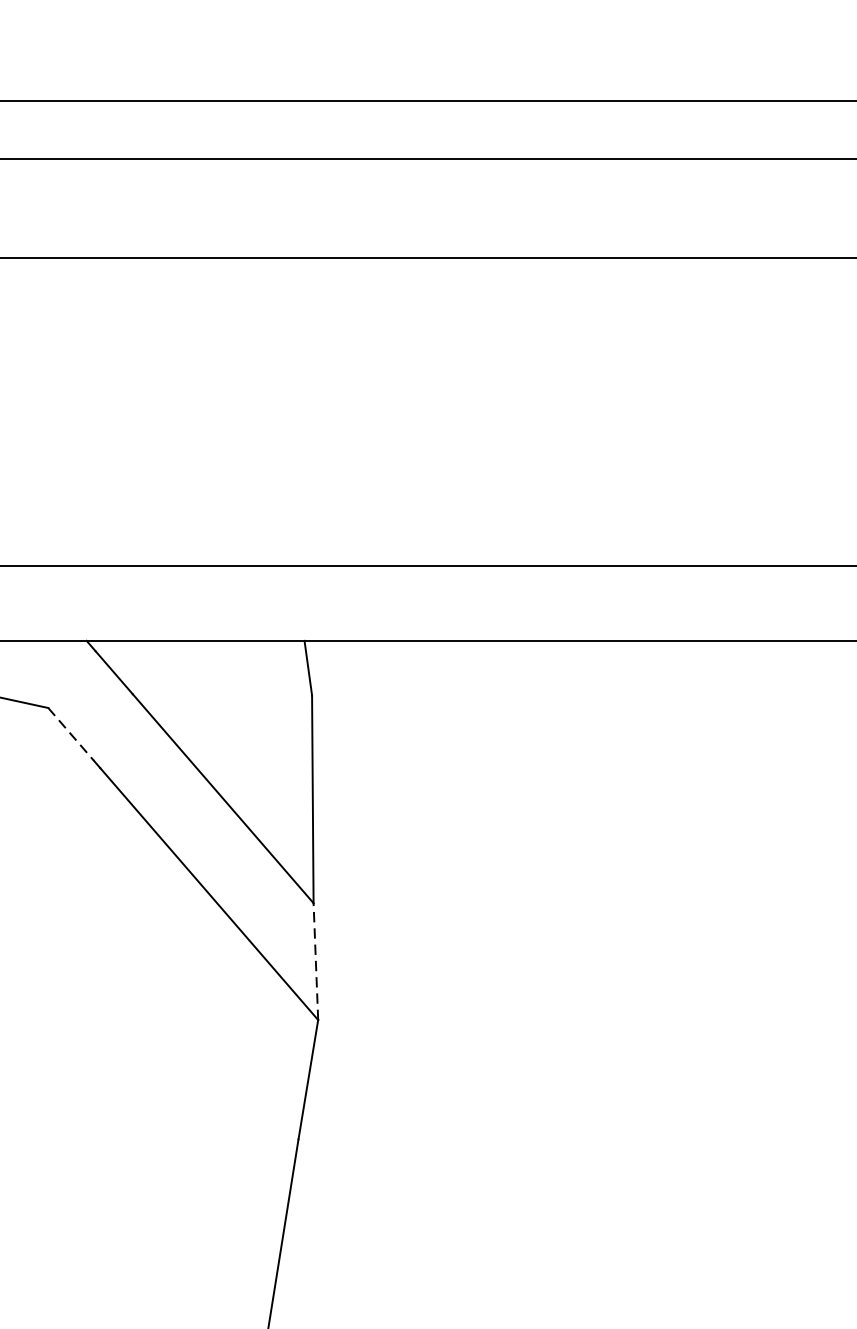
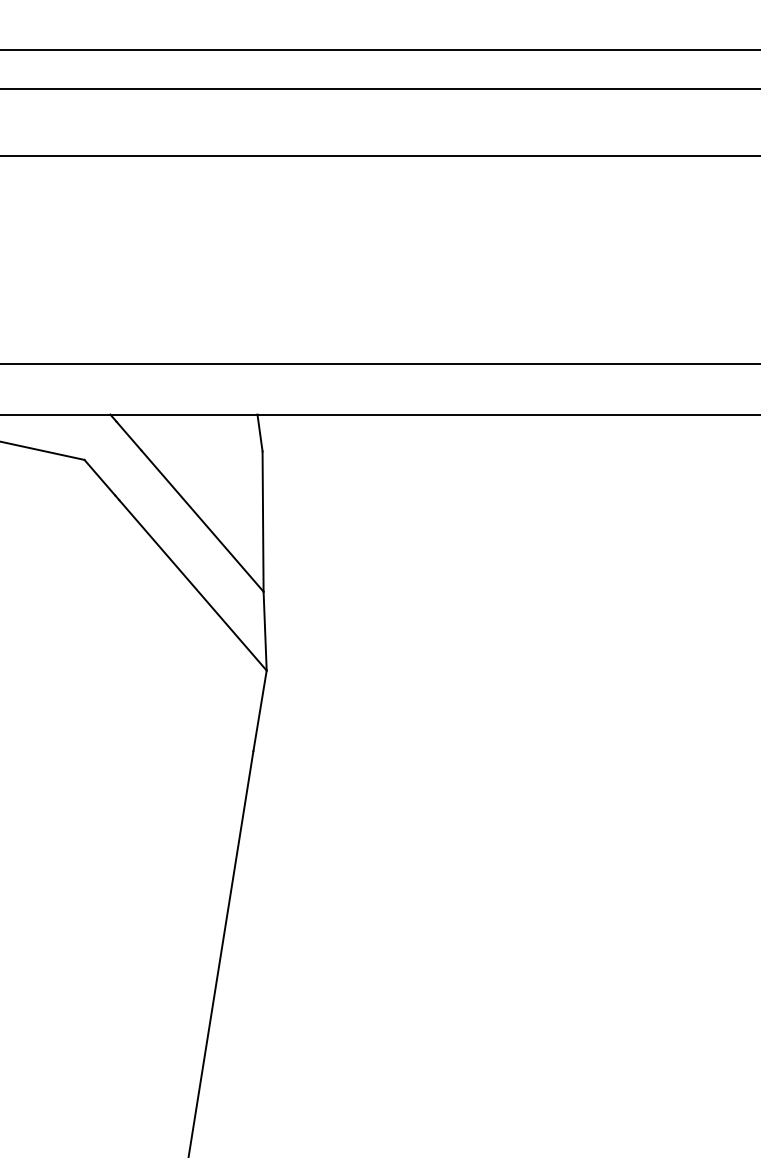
line: (70, 734) -> (99, 477), dashed -> solid
line: (316, 960) -> (265, 630), dashed -> solid

